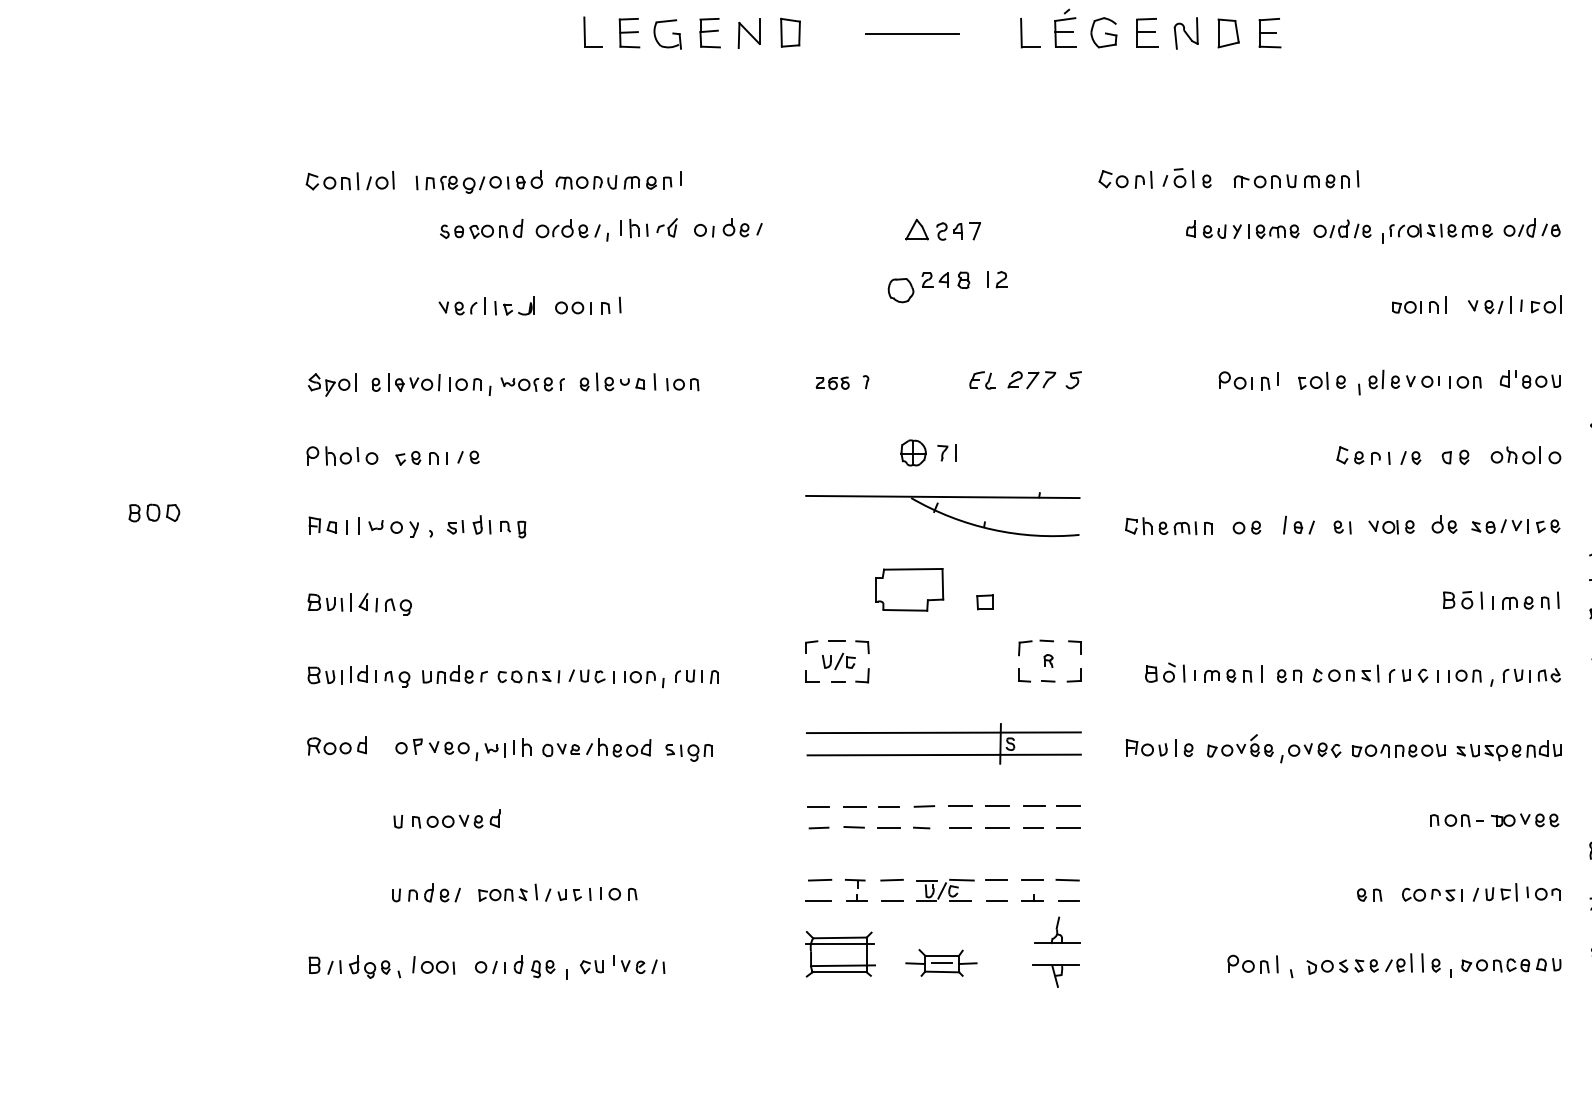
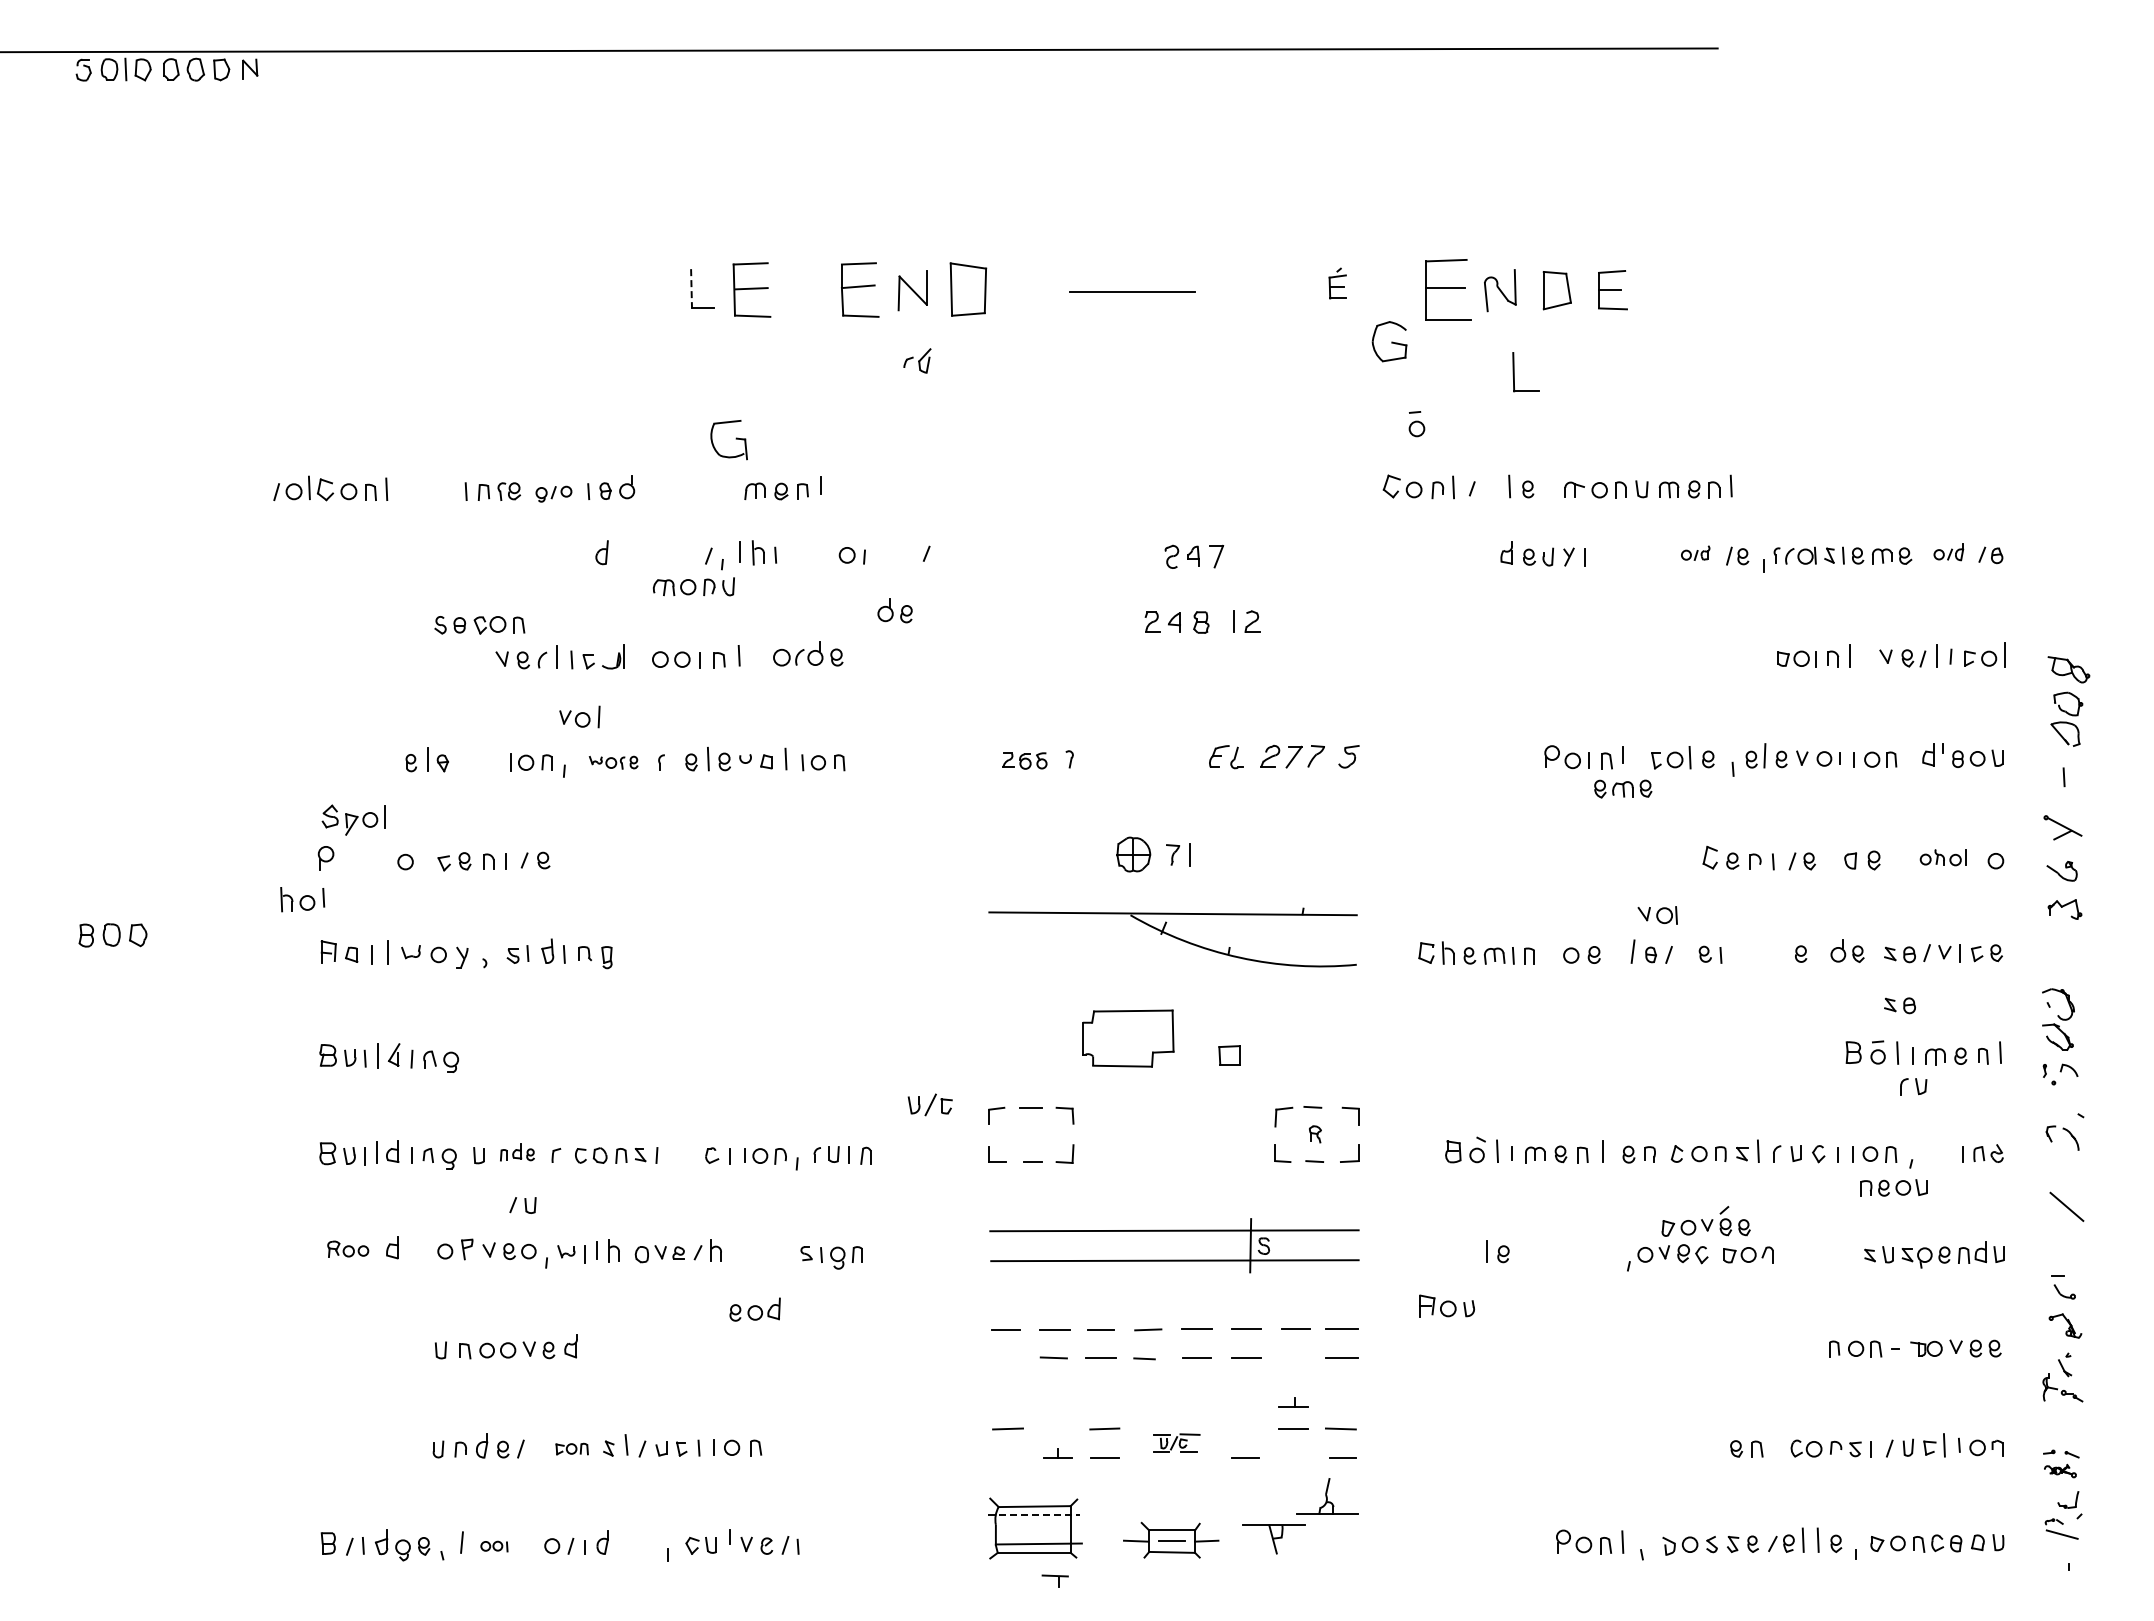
part: (1065, 28) -> (1337, 283), size x0.6
line: (584, 31) -> (691, 288), solid -> dashed
part: (789, 32) -> (967, 289), size x1.4
part: (1103, 32) -> (1389, 341), moved
part: (1146, 32) -> (1447, 289), size x1.6
part: (629, 33) -> (751, 290), size x1.4
part: (710, 33) -> (860, 290), size x1.4
part: (1022, 33) -> (1514, 372), moved
part: (672, 34) -> (735, 439), moved
part: (1179, 178) -> (1416, 424), moved
part: (380, 179) -> (291, 487), moved
part: (586, 182) -> (693, 586), moved
part: (482, 184) -> (553, 493), size x0.7
part: (667, 227) -> (917, 360), moved
part: (735, 227) -> (894, 610), moved
part: (1519, 227) -> (1948, 551), size x0.7
part: (562, 228) -> (808, 653), moved
part: (1331, 228) -> (1695, 552), size x0.6
part: (917, 229) -> (1138, 554), removed
part: (473, 231) -> (479, 625), moved
part: (1277, 231) -> (1623, 788), moved
part: (900, 289) -> (1116, 635), removed
part: (424, 382) -> (579, 716), moved
part: (331, 384) -> (353, 819), moved
part: (526, 384) -> (613, 762), size x0.7
part: (342, 455) -> (302, 899), moved
part: (1515, 455) -> (1943, 857), size x0.7
part: (1383, 527) -> (1657, 915), moved
part: (1483, 565) -> (1899, 1005), added
part: (838, 661) -> (929, 1104), moved
part: (455, 674) -> (517, 1152), size x0.7
part: (1512, 675) -> (1913, 1086), moved
part: (578, 676) -> (522, 1205), moved
part: (1239, 745) -> (1705, 1221), moved
part: (328, 746) -> (347, 1249), size x0.7
part: (1146, 747) -> (1446, 1305), moved
part: (631, 748) -> (754, 1309), moved
part: (1419, 750) -> (1893, 1187), moved
line: (818, 827) -> (1006, 1358), removed
line: (1033, 827) -> (1295, 1358), removed
line: (996, 879) -> (1245, 1428), removed
part: (854, 883) -> (1054, 1580), moved
part: (945, 890) -> (1176, 1442), size x0.6
part: (495, 894) -> (571, 1448), size x0.7
part: (1032, 898) -> (1293, 1402), moved
line: (818, 901) -> (1006, 1457), removed
line: (839, 943) -> (1034, 1514), solid -> dashed
part: (438, 967) -> (494, 1546), size x0.6
part: (543, 969) -> (635, 1548), removed
part: (1055, 976) -> (1273, 1539), moved

